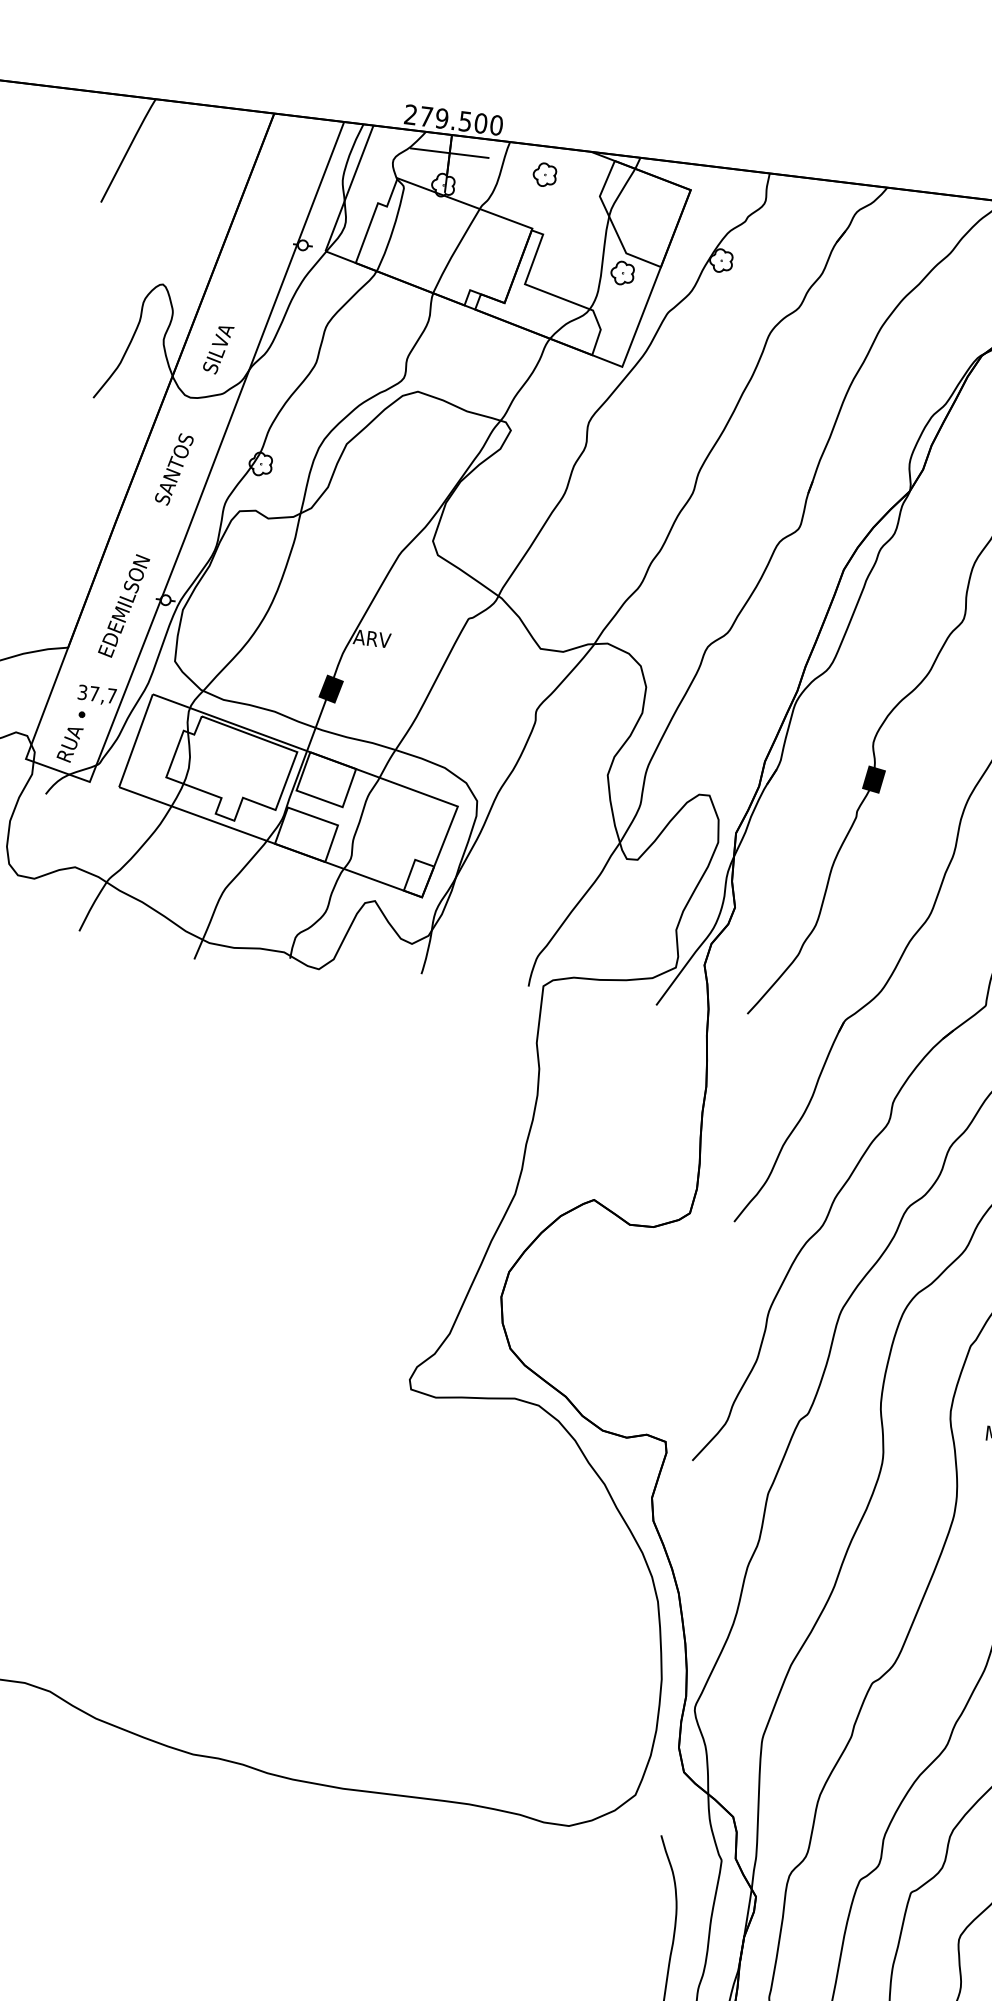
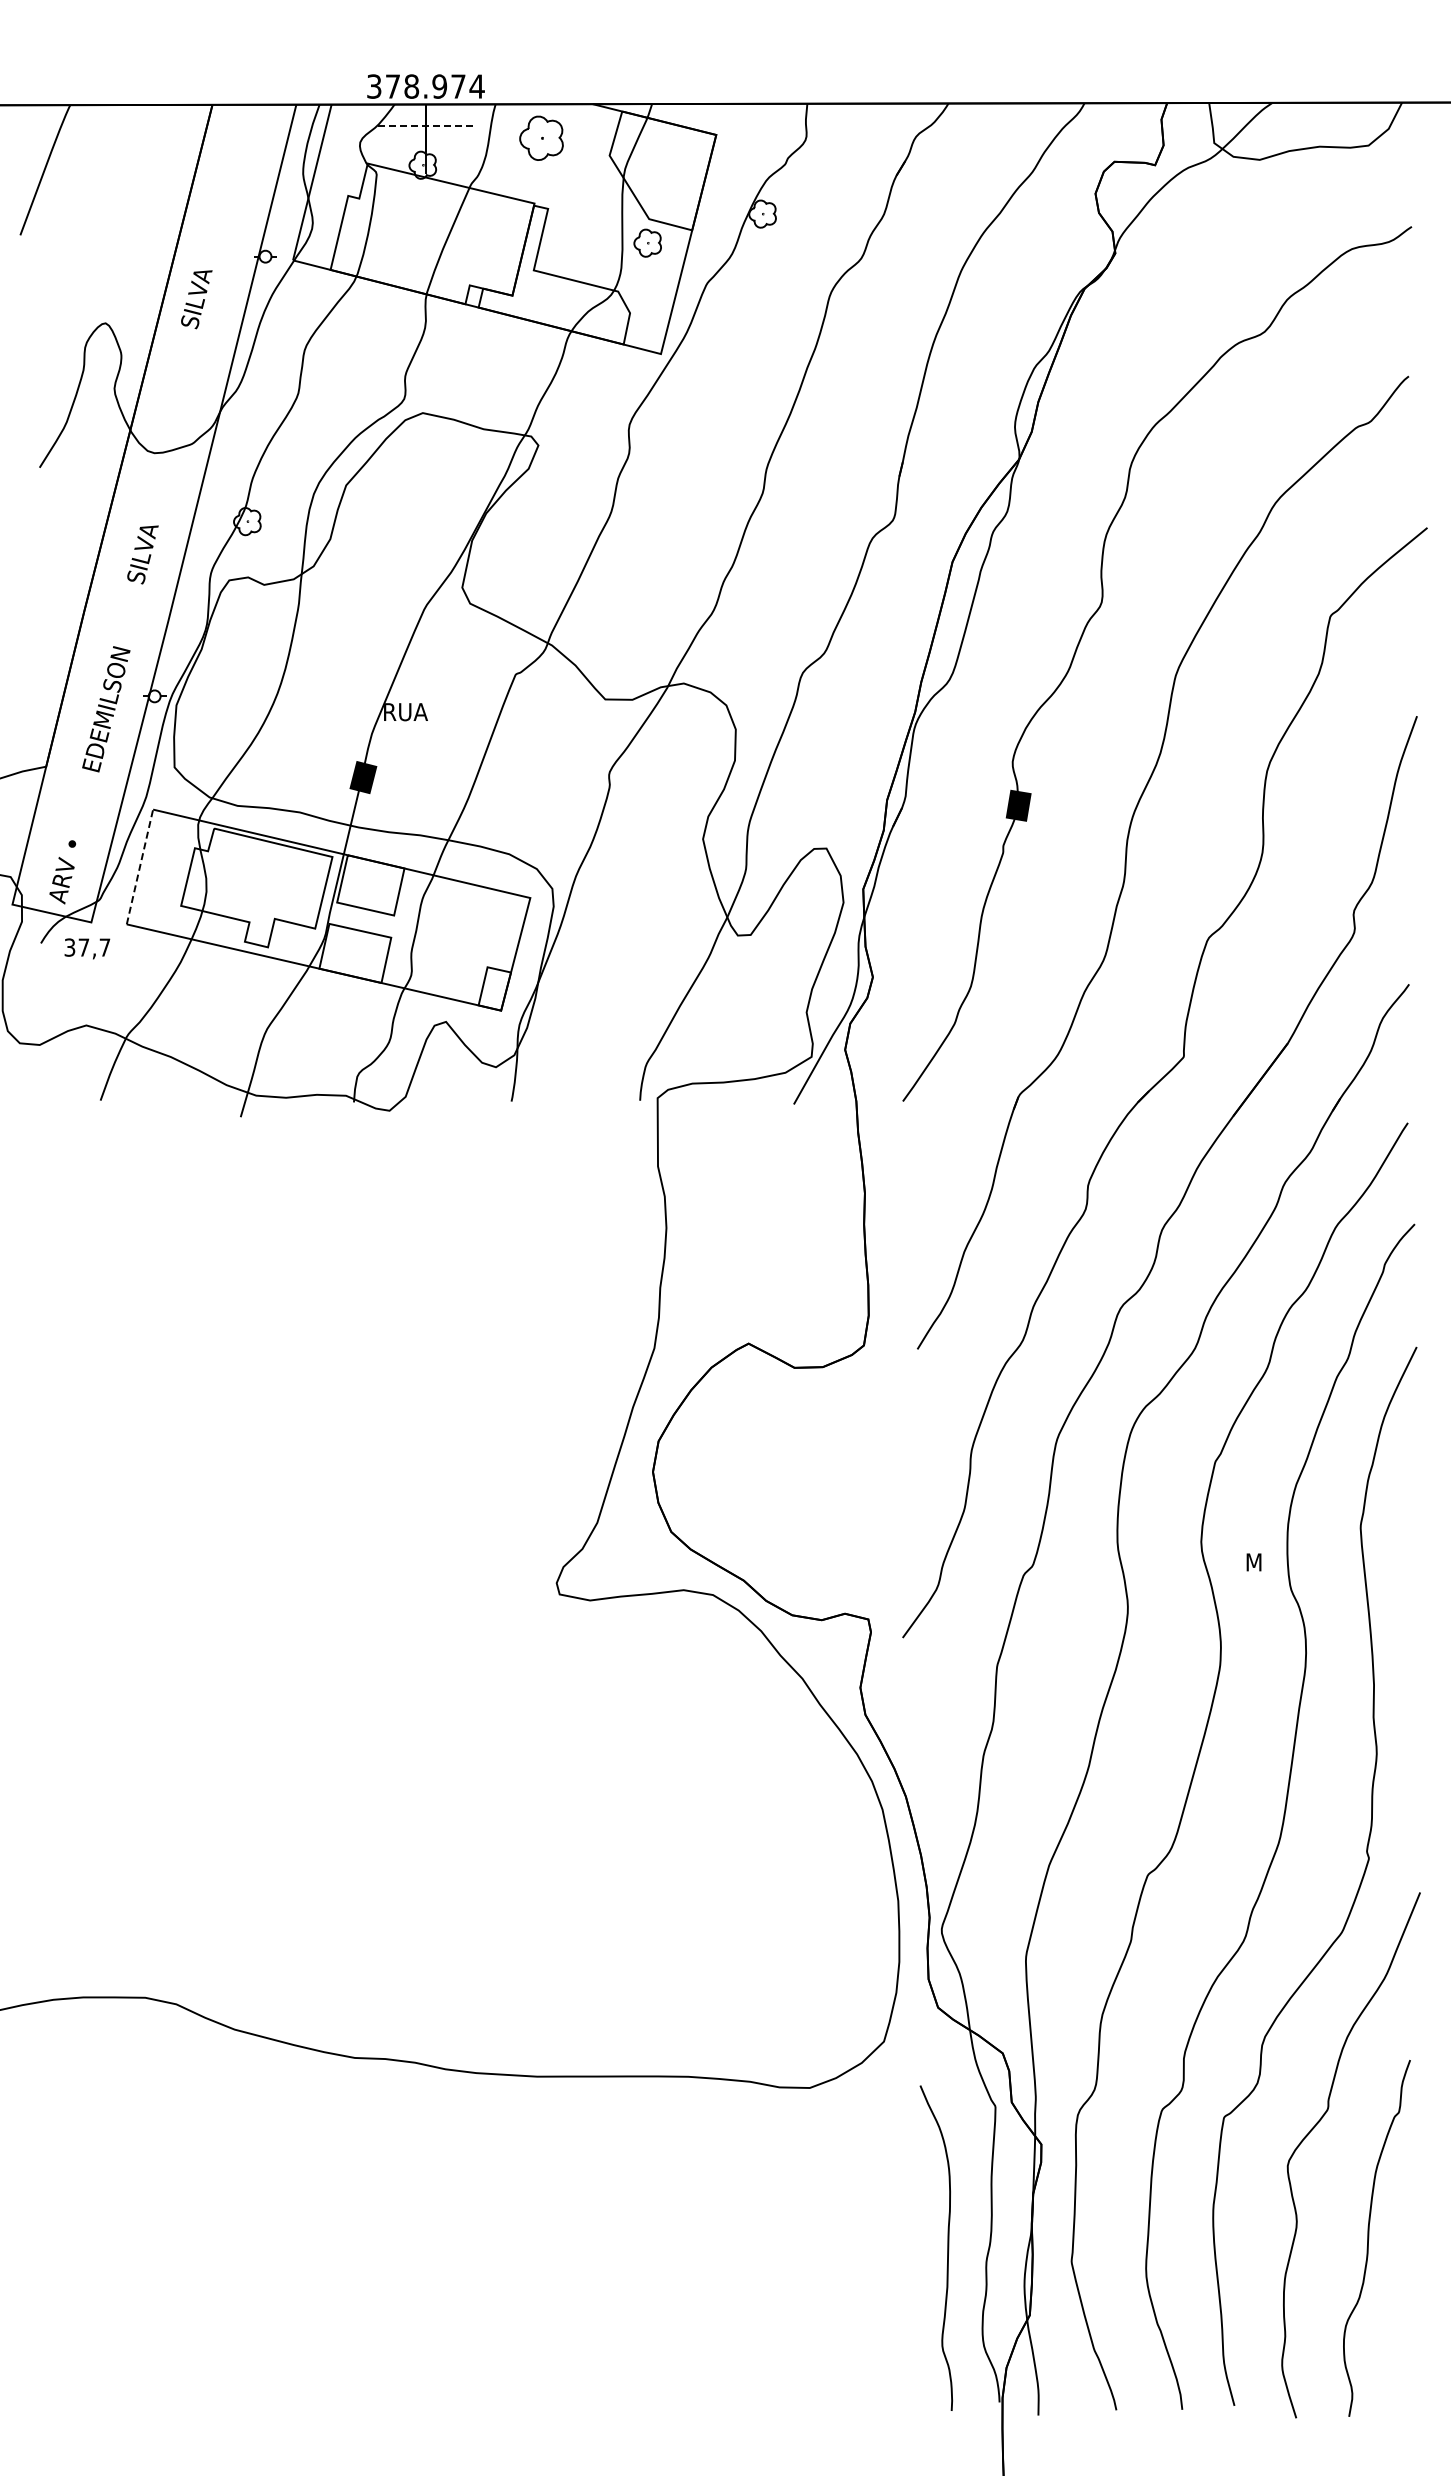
text: (453, 120) -> (425, 86), 279.500 -> 378.974
line: (449, 153) -> (425, 126), solid -> dashed
part: (544, 174) -> (541, 137), size x1.6
text: (218, 349) -> (196, 299), moved
text: (176, 464) -> (147, 534), SANTOS -> SILVA
text: (372, 639) -> (404, 712), ARV -> RUA
text: (97, 695) -> (87, 948), moved
line: (135, 741) -> (139, 867), solid -> dashed
text: (70, 744) -> (62, 880), RUA -> ARV

